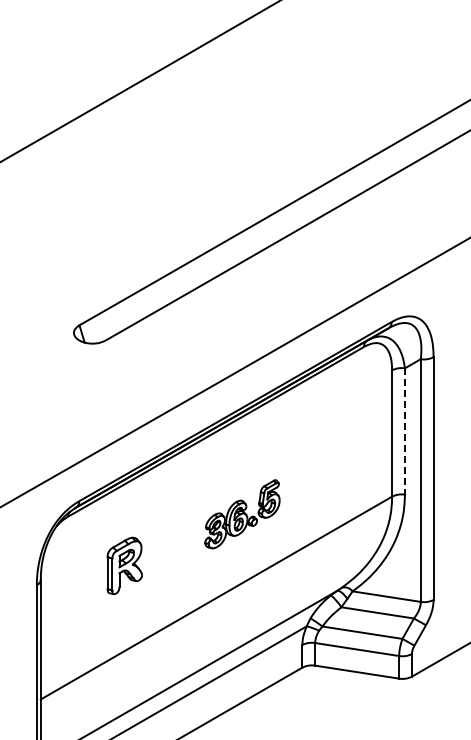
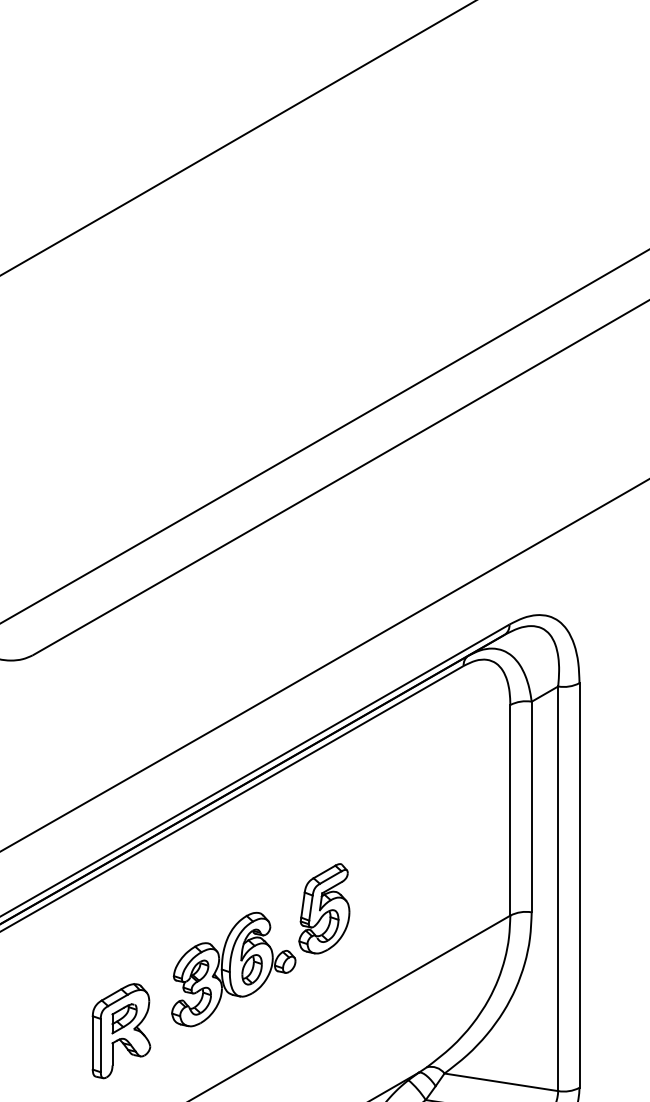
line: (404, 432) -> (530, 808), dashed -> solid
part: (242, 513) -> (260, 943), size x1.43
part: (124, 565) -> (120, 1030), moved

